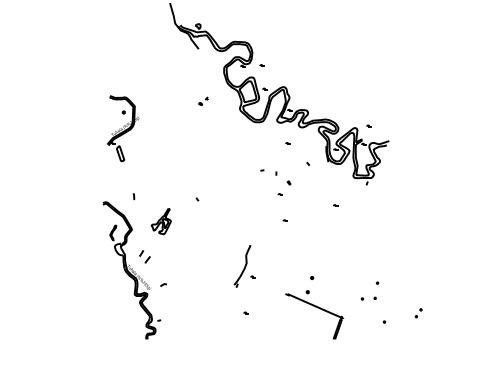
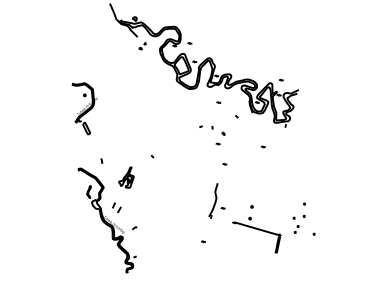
part: (203, 100) -> (142, 45), moved
part: (244, 266) -> (215, 200), moved
part: (418, 313) -> (296, 229), moved

